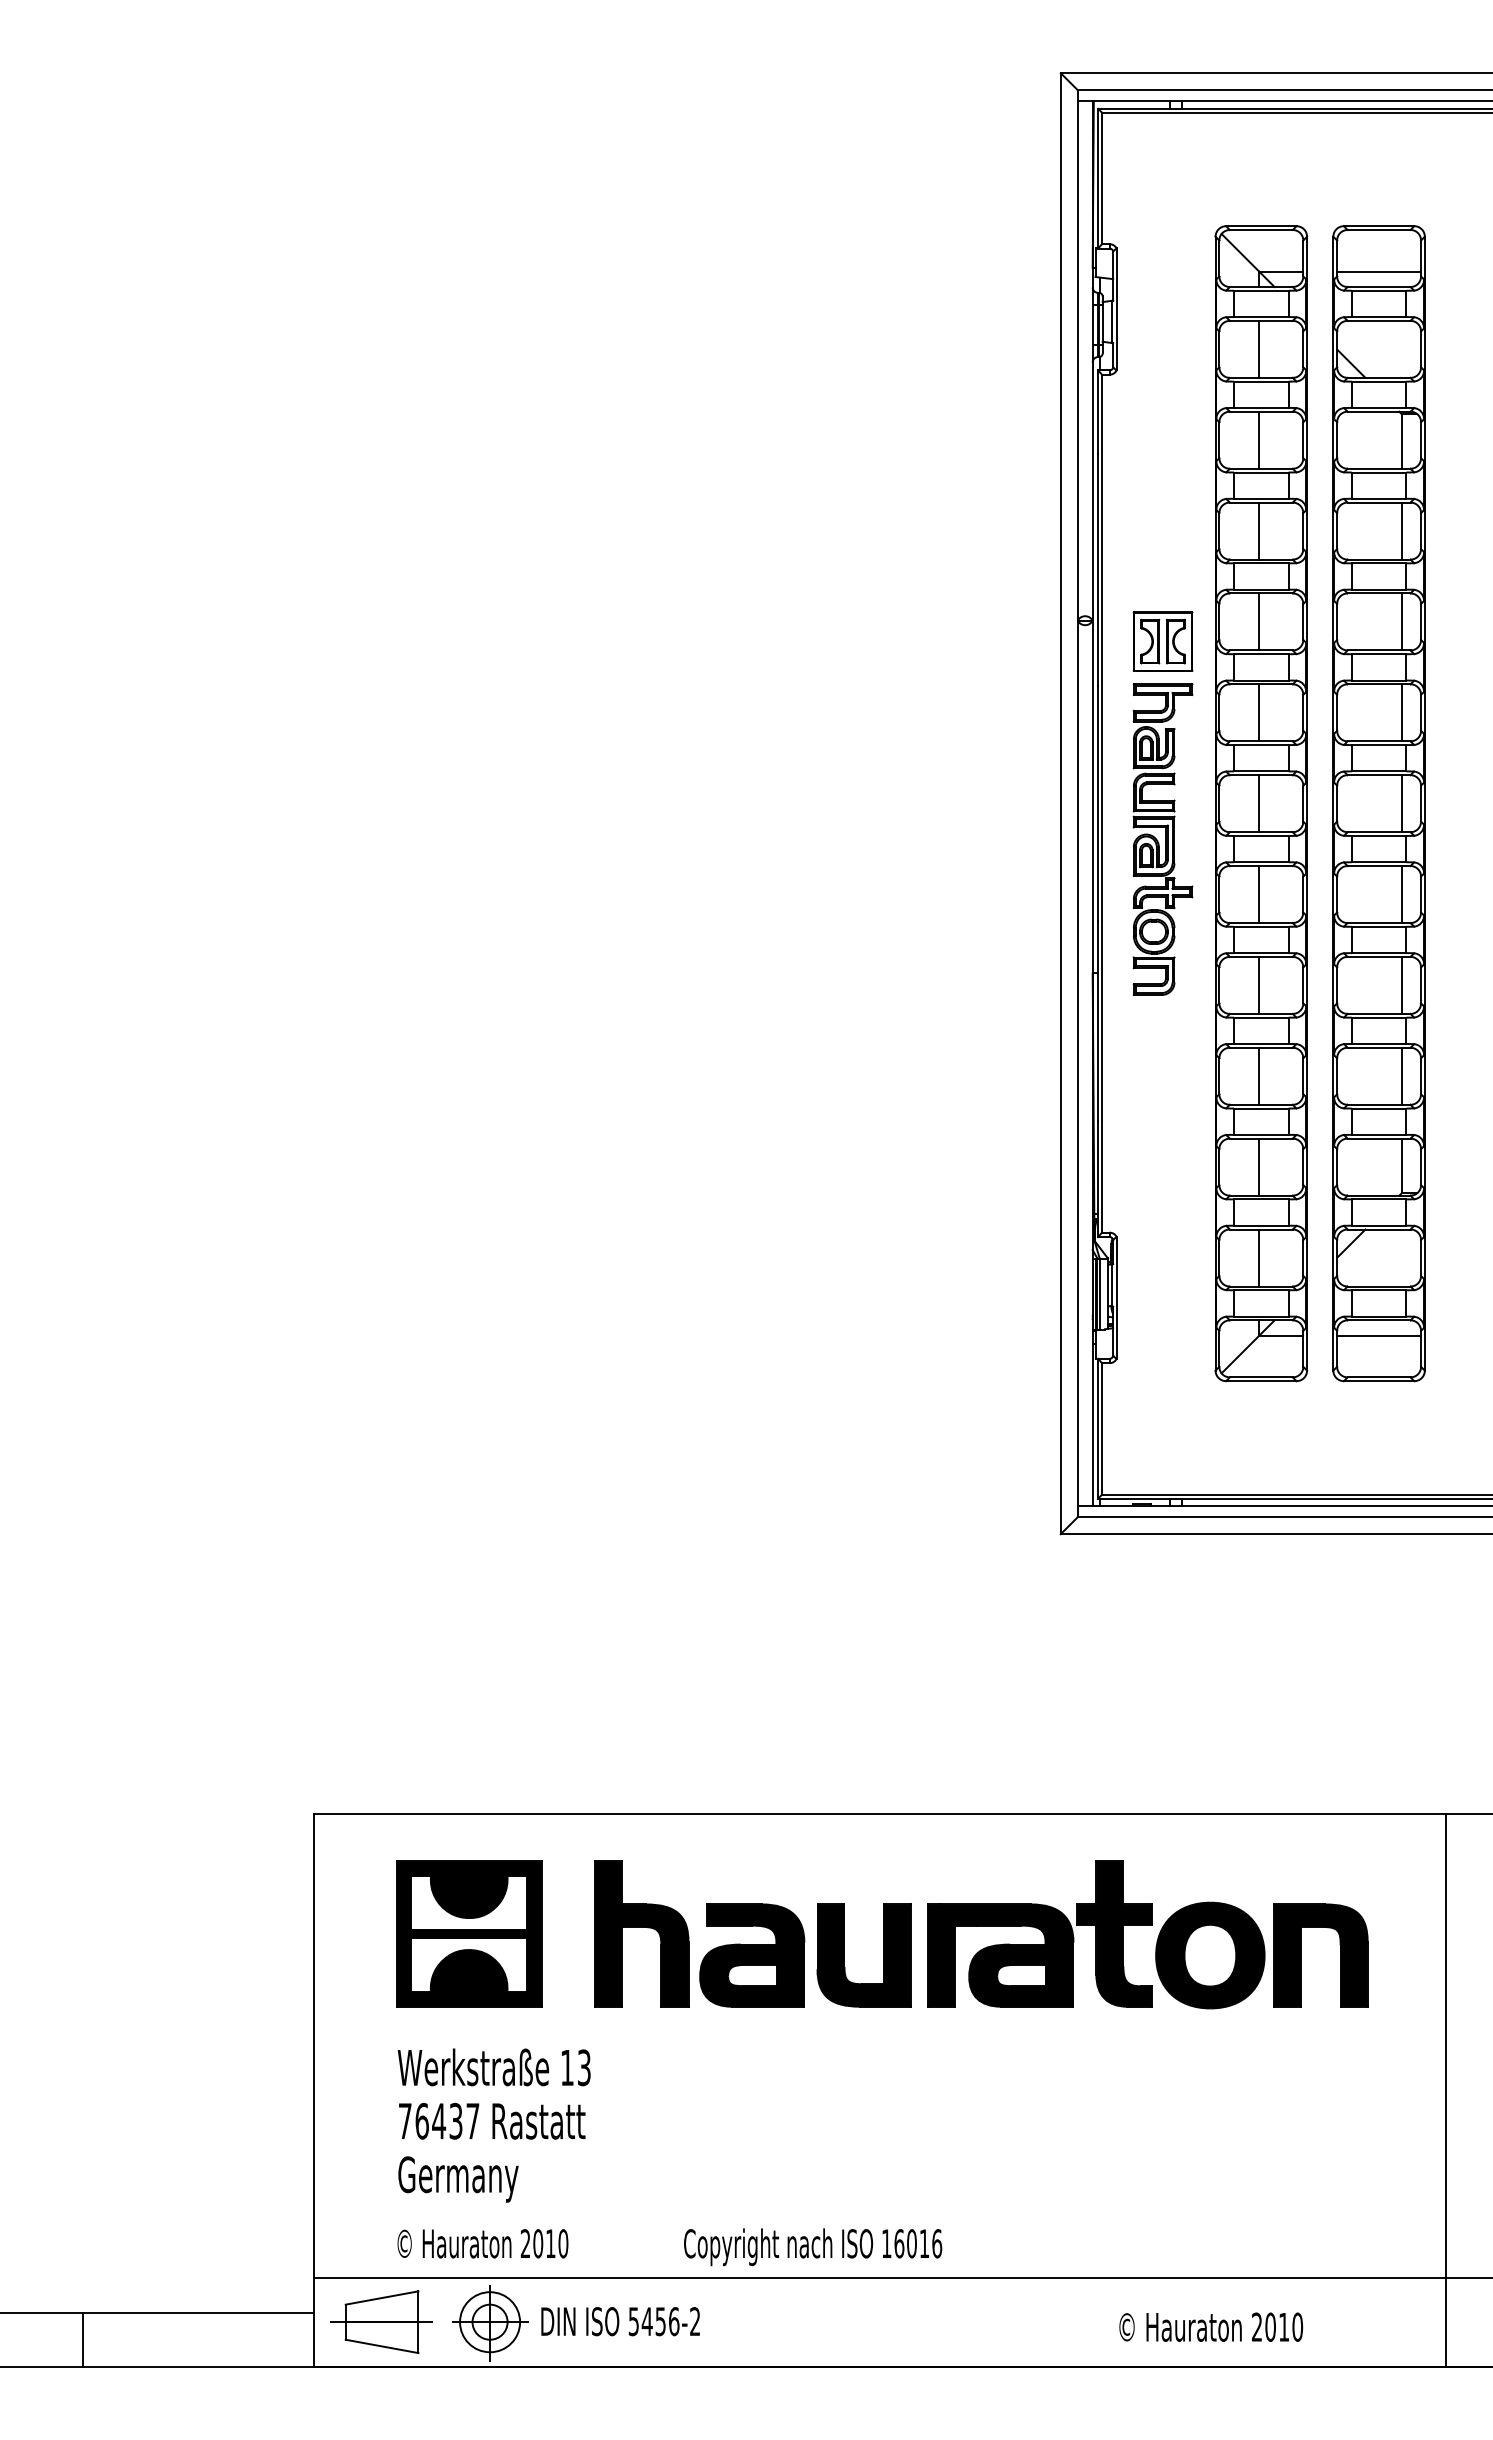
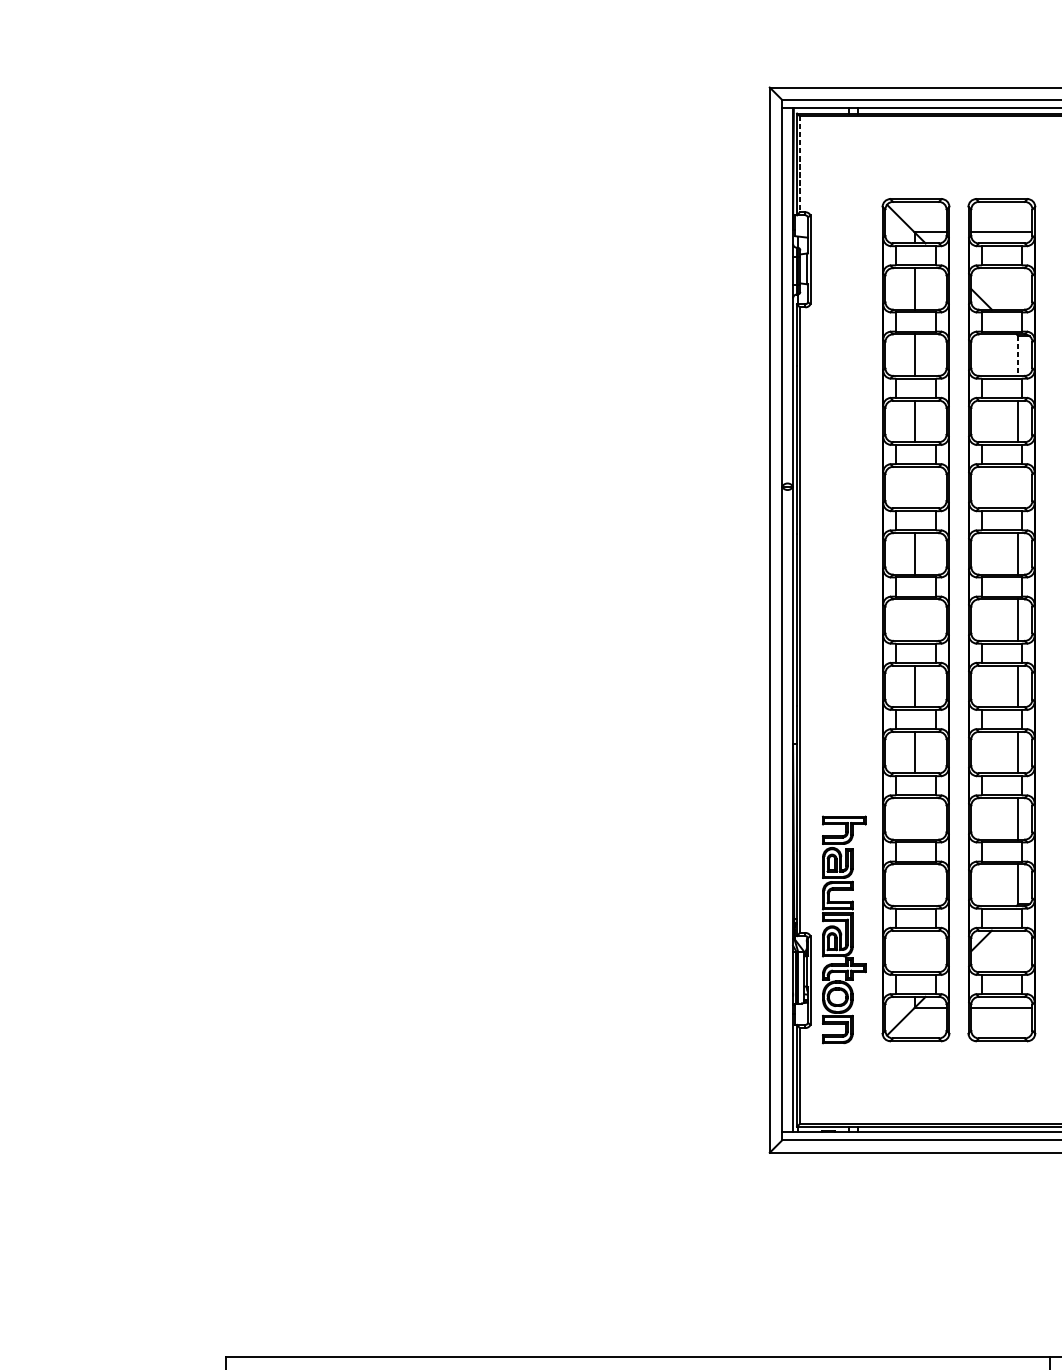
line: (1102, 178) -> (800, 164), solid -> dashed
line: (1401, 441) -> (1018, 356), solid -> dashed
line: (1259, 621) -> (914, 487), removed
line: (1401, 621) -> (1018, 487), removed
part: (1162, 641) -> (843, 501), removed
line: (1259, 803) -> (914, 620), removed
part: (1162, 839) -> (843, 929), moved
line: (1259, 1075) -> (914, 818), removed
line: (1259, 1166) -> (914, 884), removed
line: (1259, 1257) -> (914, 951), removed

